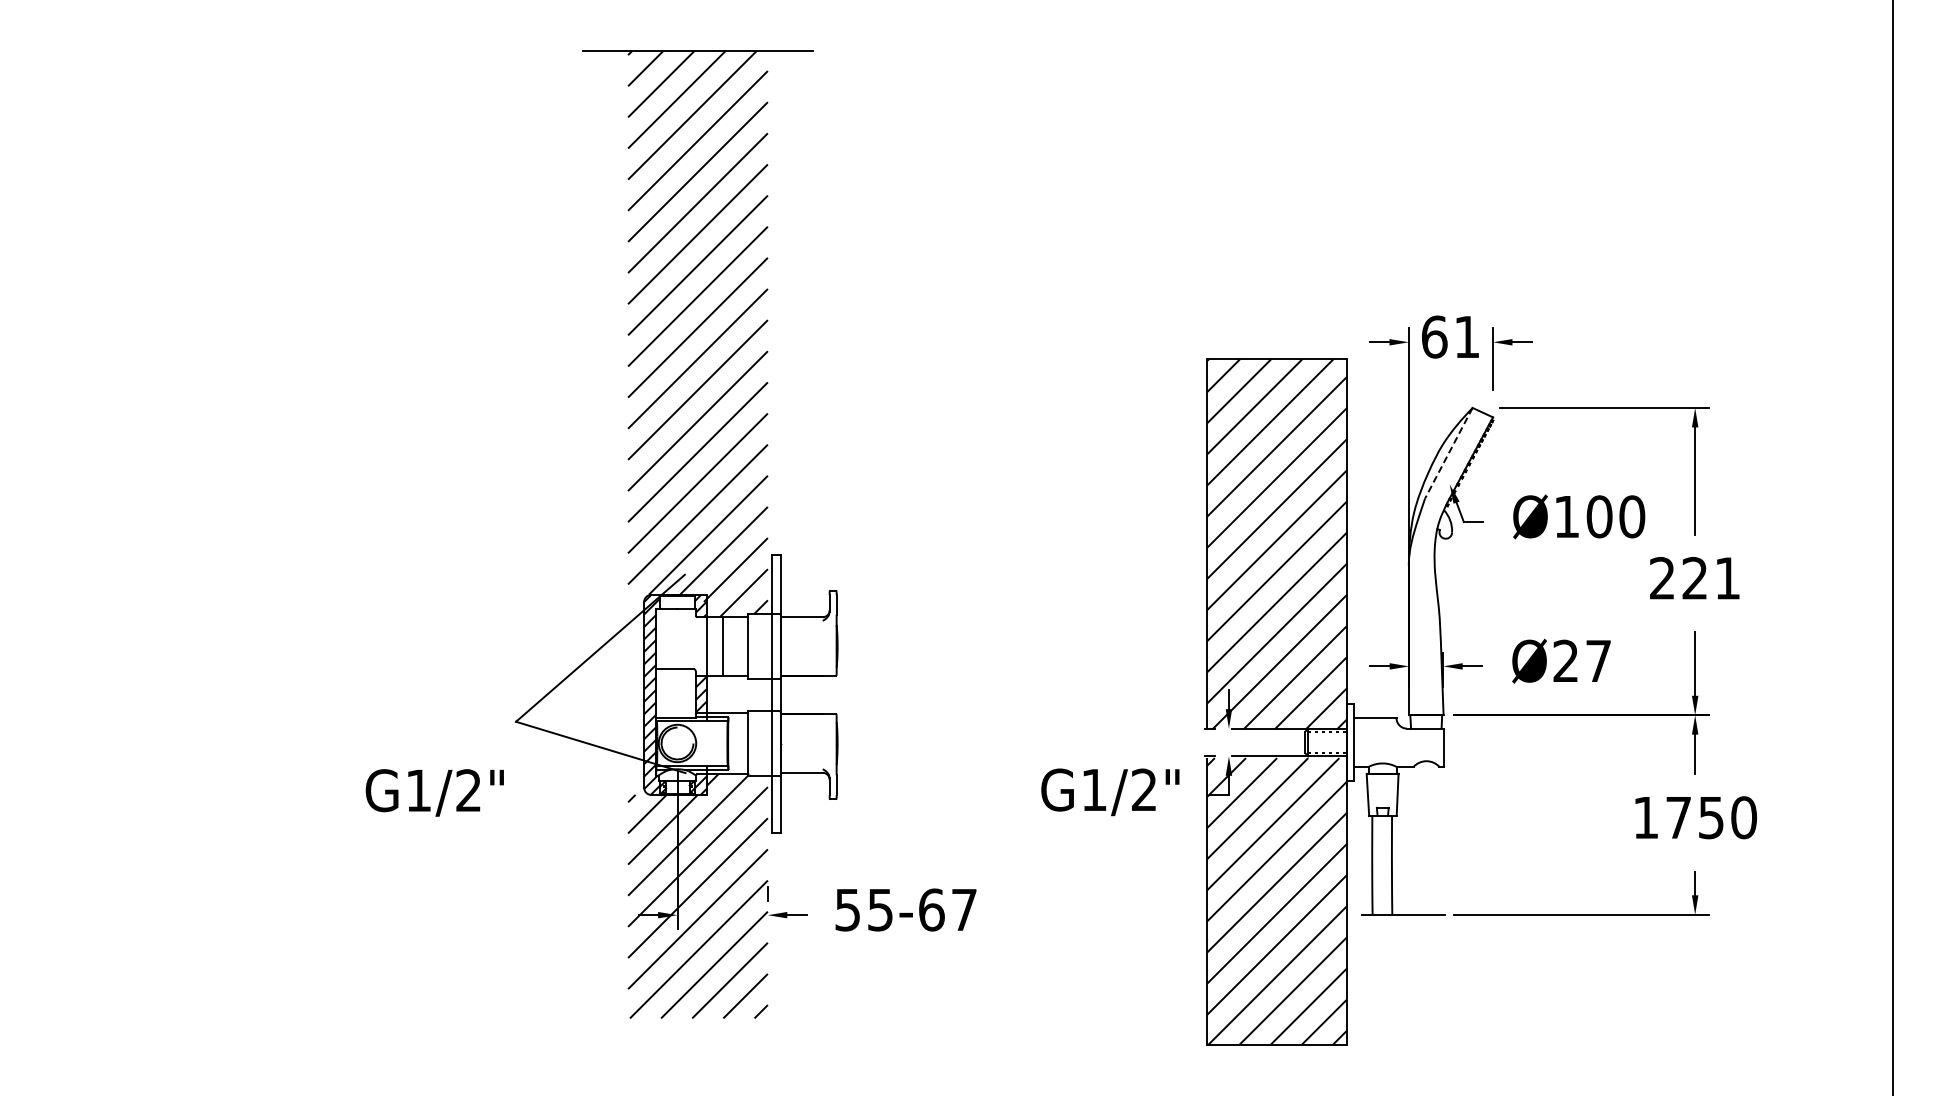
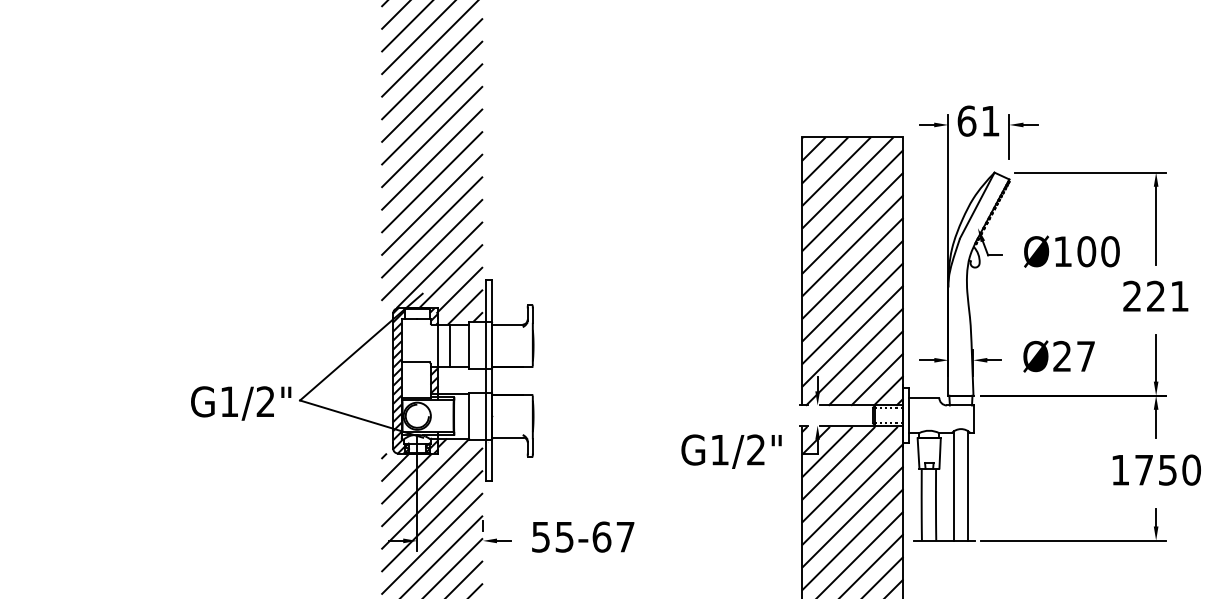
line: (1448, 453) -> (977, 205), dashed -> solid
text: (434, 792) -> (240, 403), moved
line: (1416, 839) -> (953, 485), added
line: (1436, 839) -> (968, 485), added

